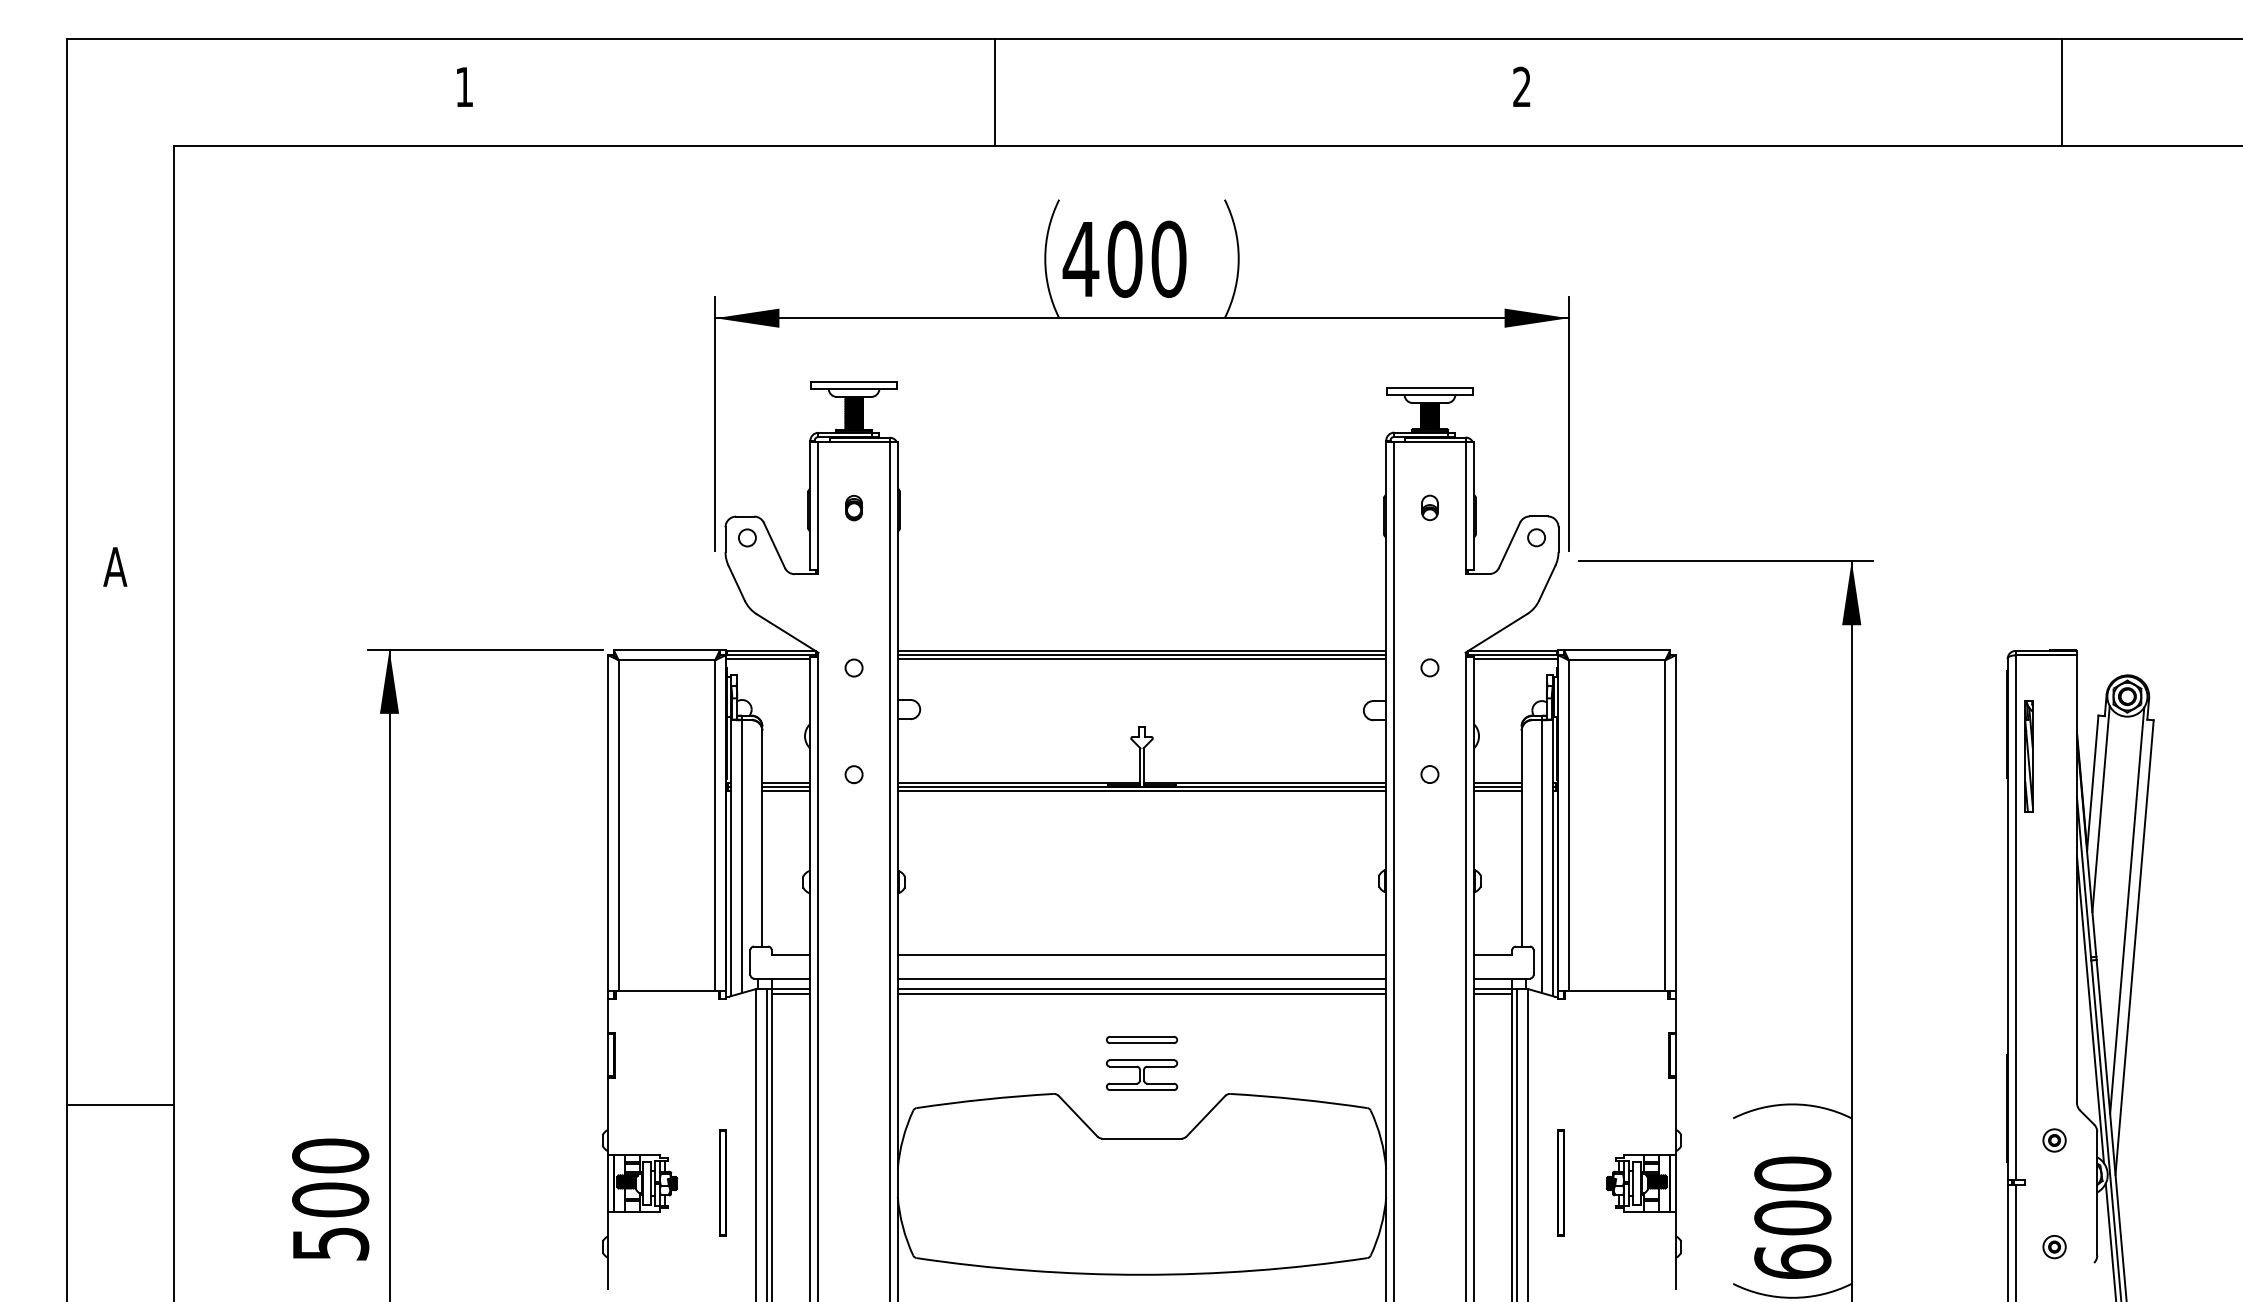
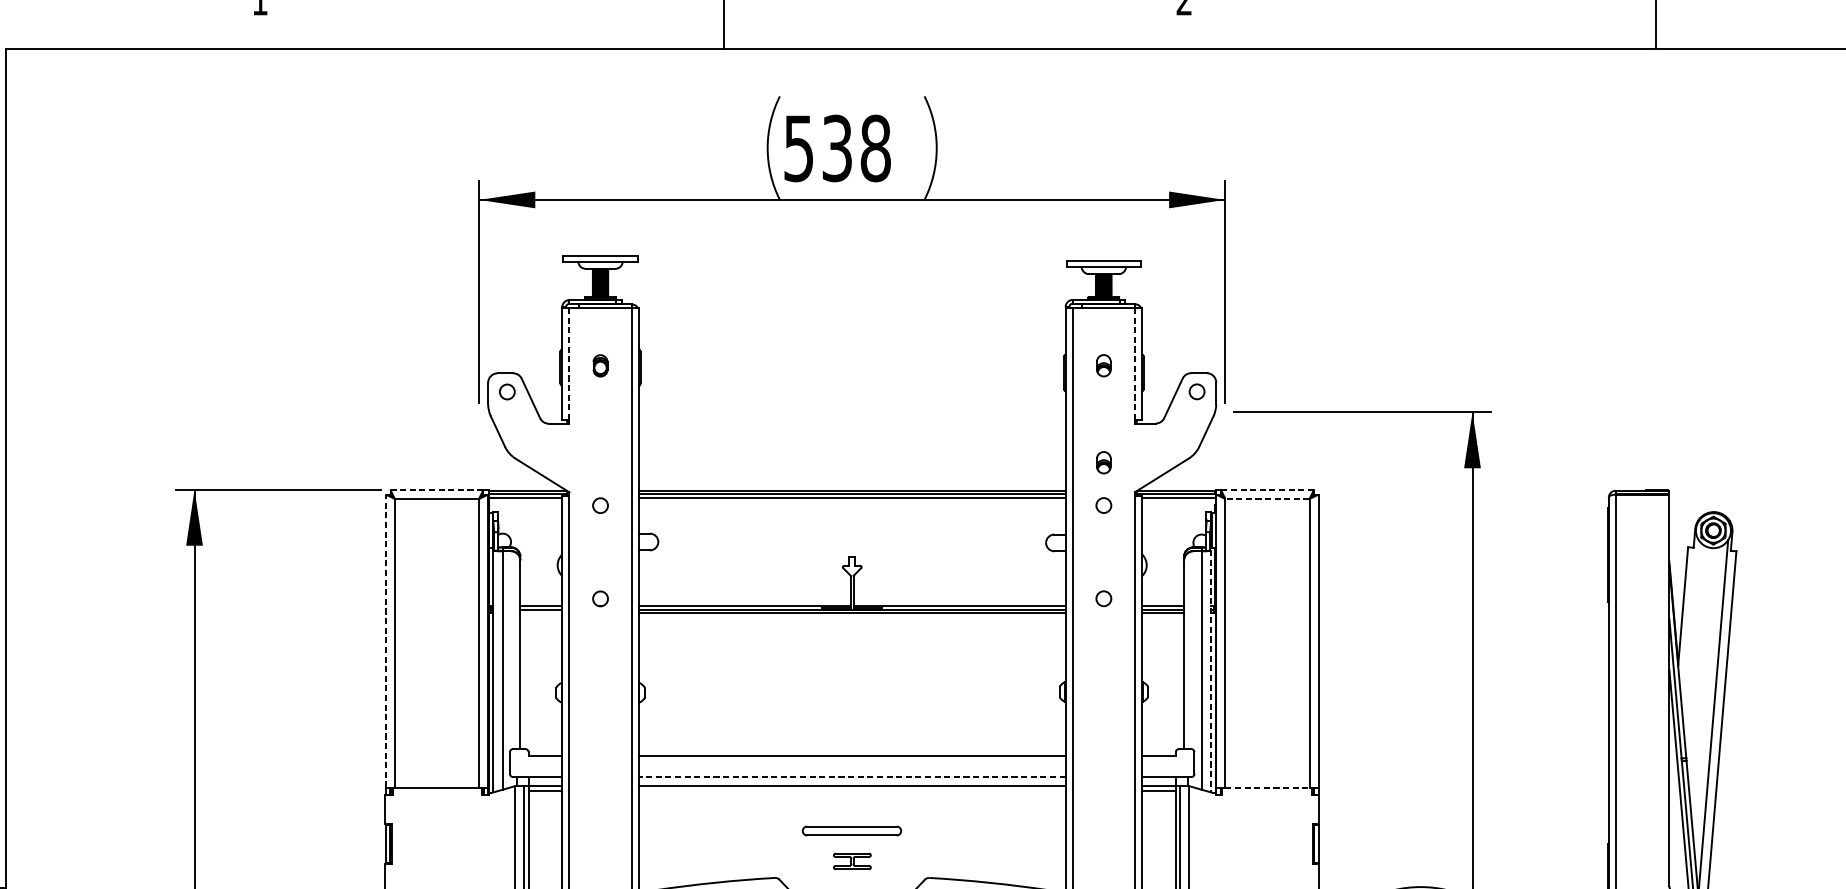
text: (1124, 258) -> (836, 147), 400 -> 538
line: (818, 505) -> (569, 363), solid -> dashed
line: (1465, 505) -> (1134, 363), solid -> dashed
part: (1429, 618) -> (1103, 462), added
line: (667, 649) -> (437, 489), solid -> dashed
line: (1616, 649) -> (1266, 489), solid -> dashed
line: (1616, 660) -> (1266, 499), solid -> dashed
part: (2028, 756) -> (1626, 583), removed
line: (786, 791) -> (541, 613), removed
line: (2100, 809) -> (1689, 629), removed
line: (608, 822) -> (385, 640), solid -> dashed
line: (1552, 841) -> (1210, 657), solid -> dashed
line: (1141, 978) -> (851, 777), solid -> dashed
line: (1617, 990) -> (1267, 787), solid -> dashed
line: (1141, 994) -> (851, 791), removed
part: (1142, 1039) -> (852, 830), size x1.6
part: (1142, 1074) -> (852, 860), size x0.6

